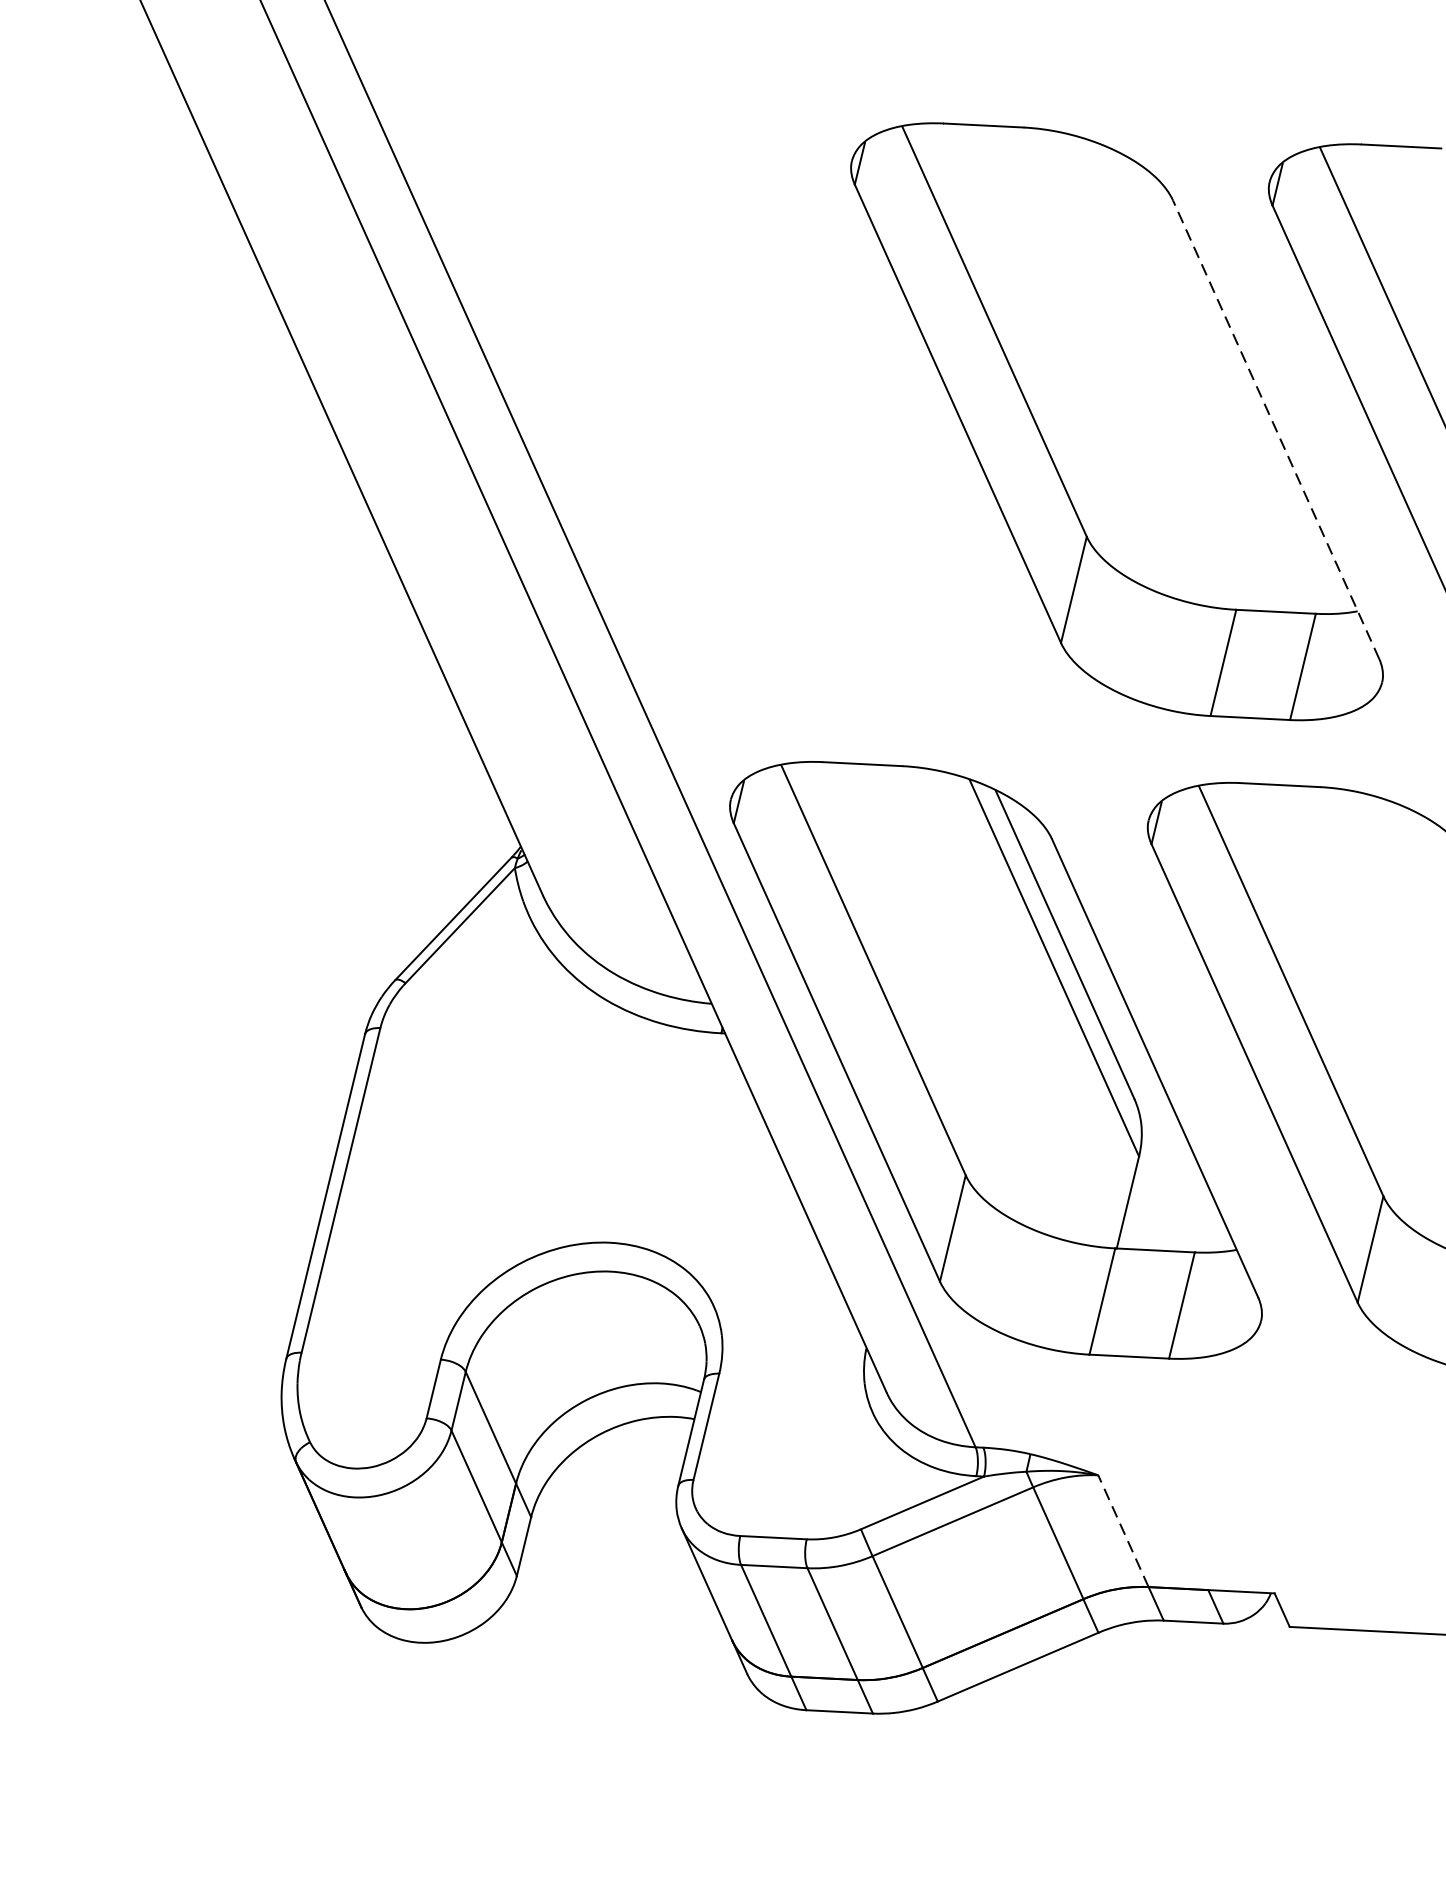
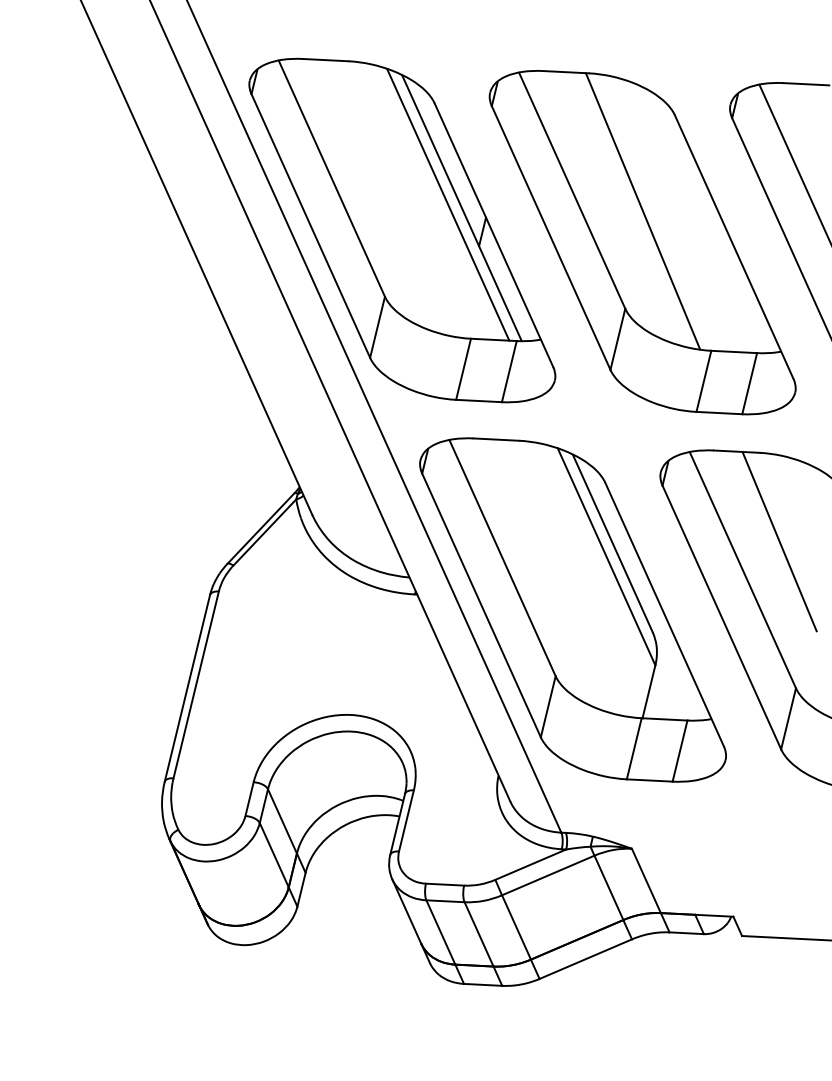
line: (1116, 367) -> (642, 211), added
part: (699, 400) -> (402, 230), added
line: (1276, 430) -> (734, 247), dashed -> solid
line: (1354, 941) -> (779, 541), added
line: (1123, 1530) -> (646, 880), dashed -> solid

